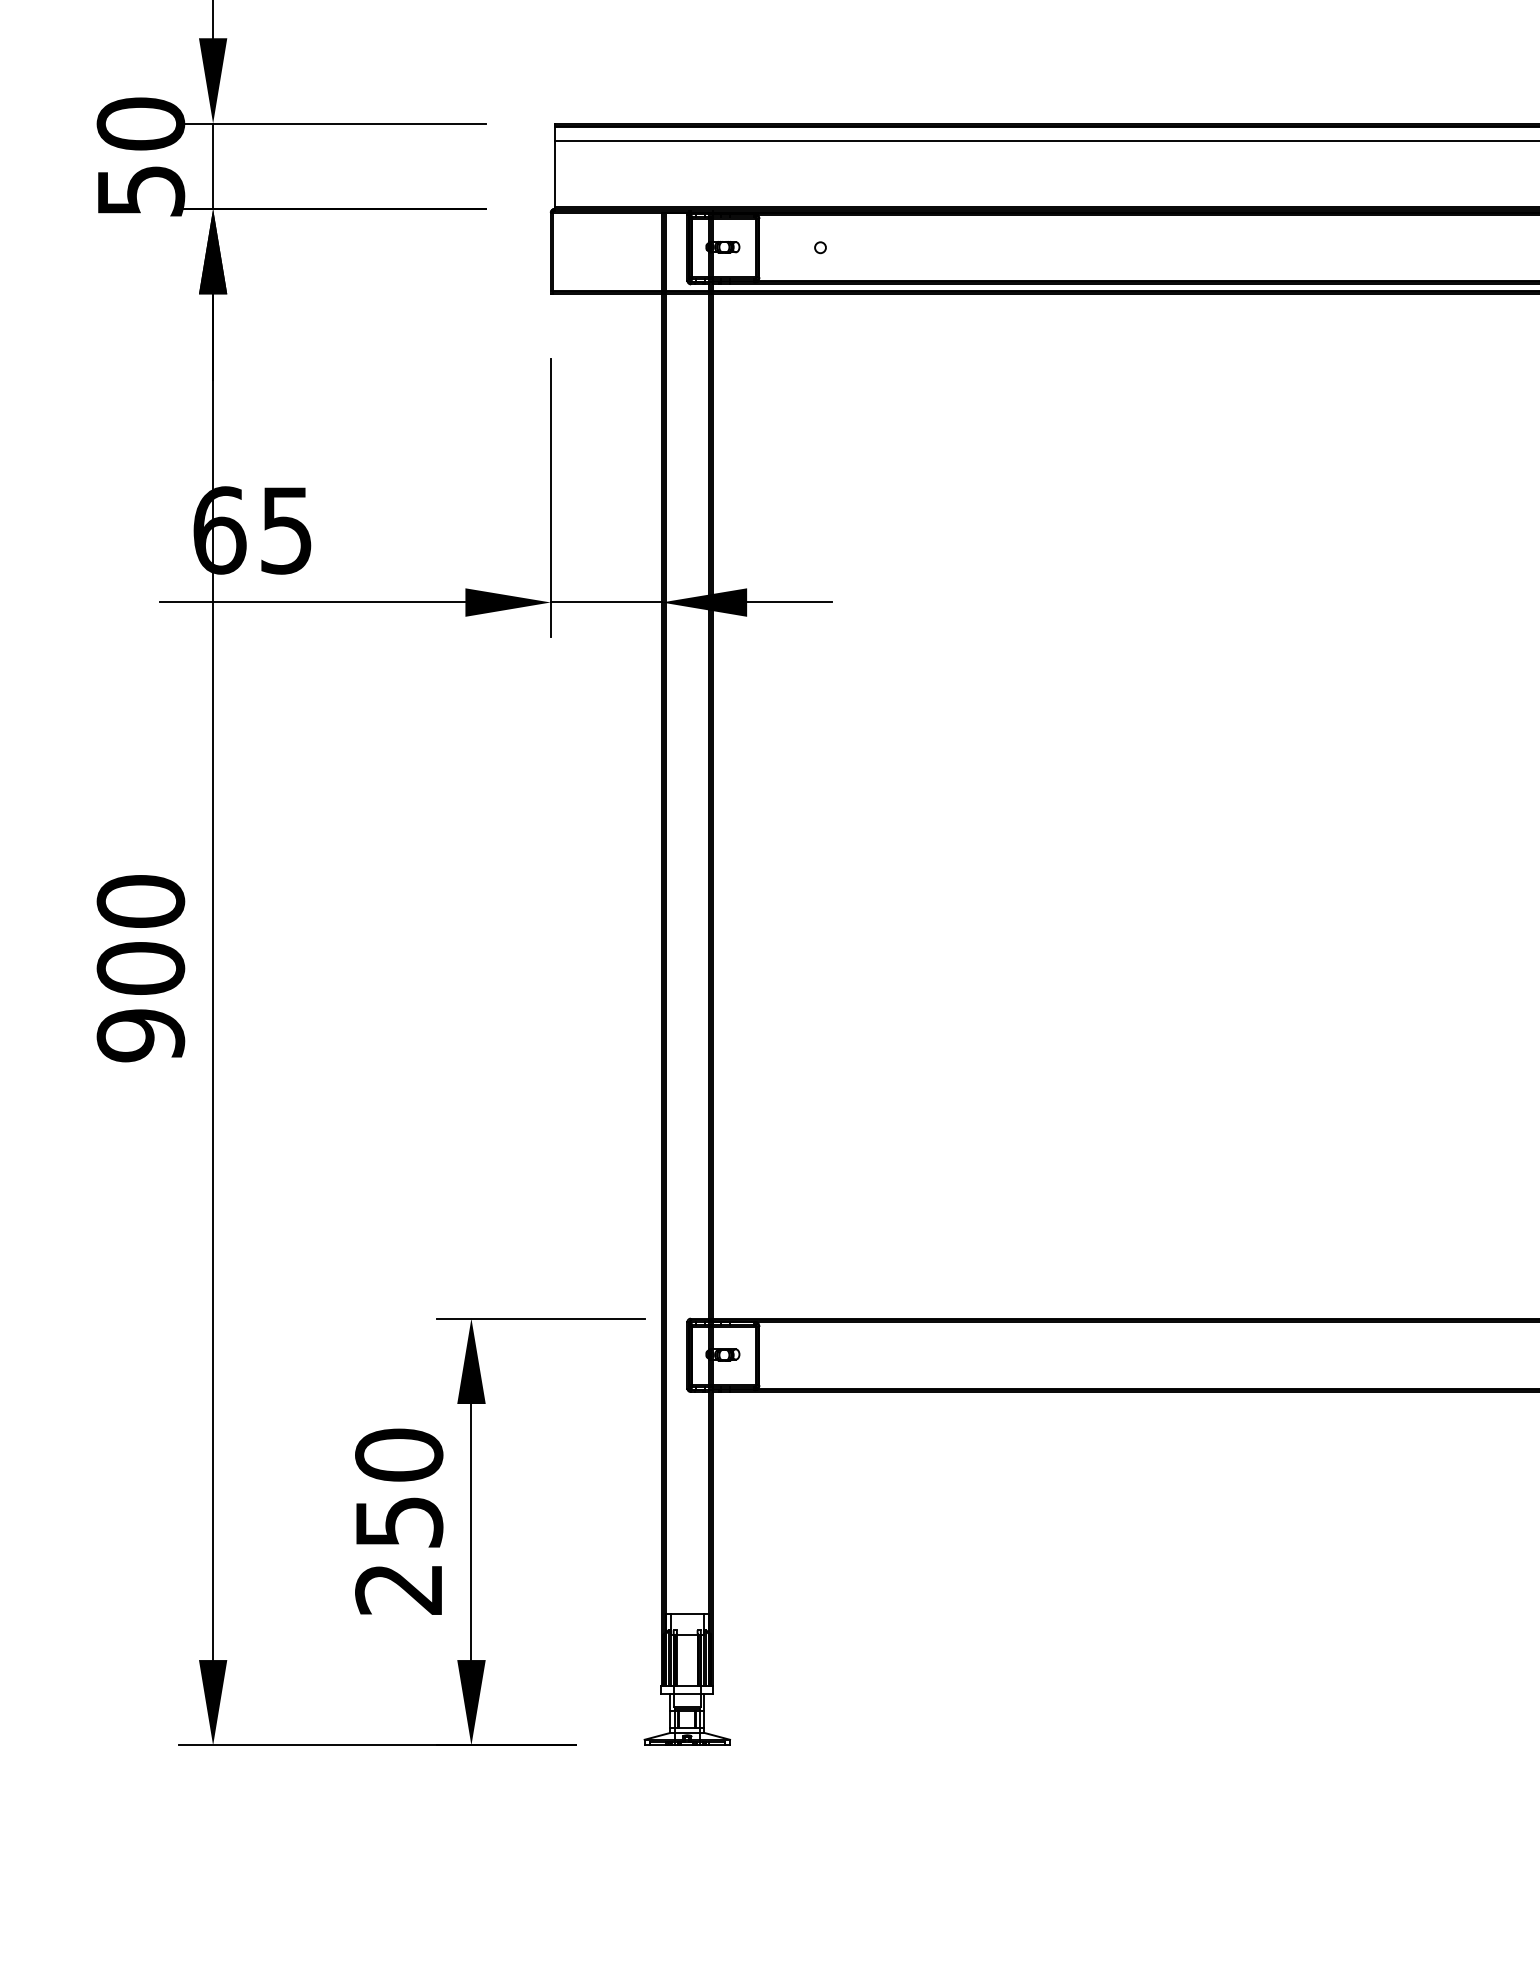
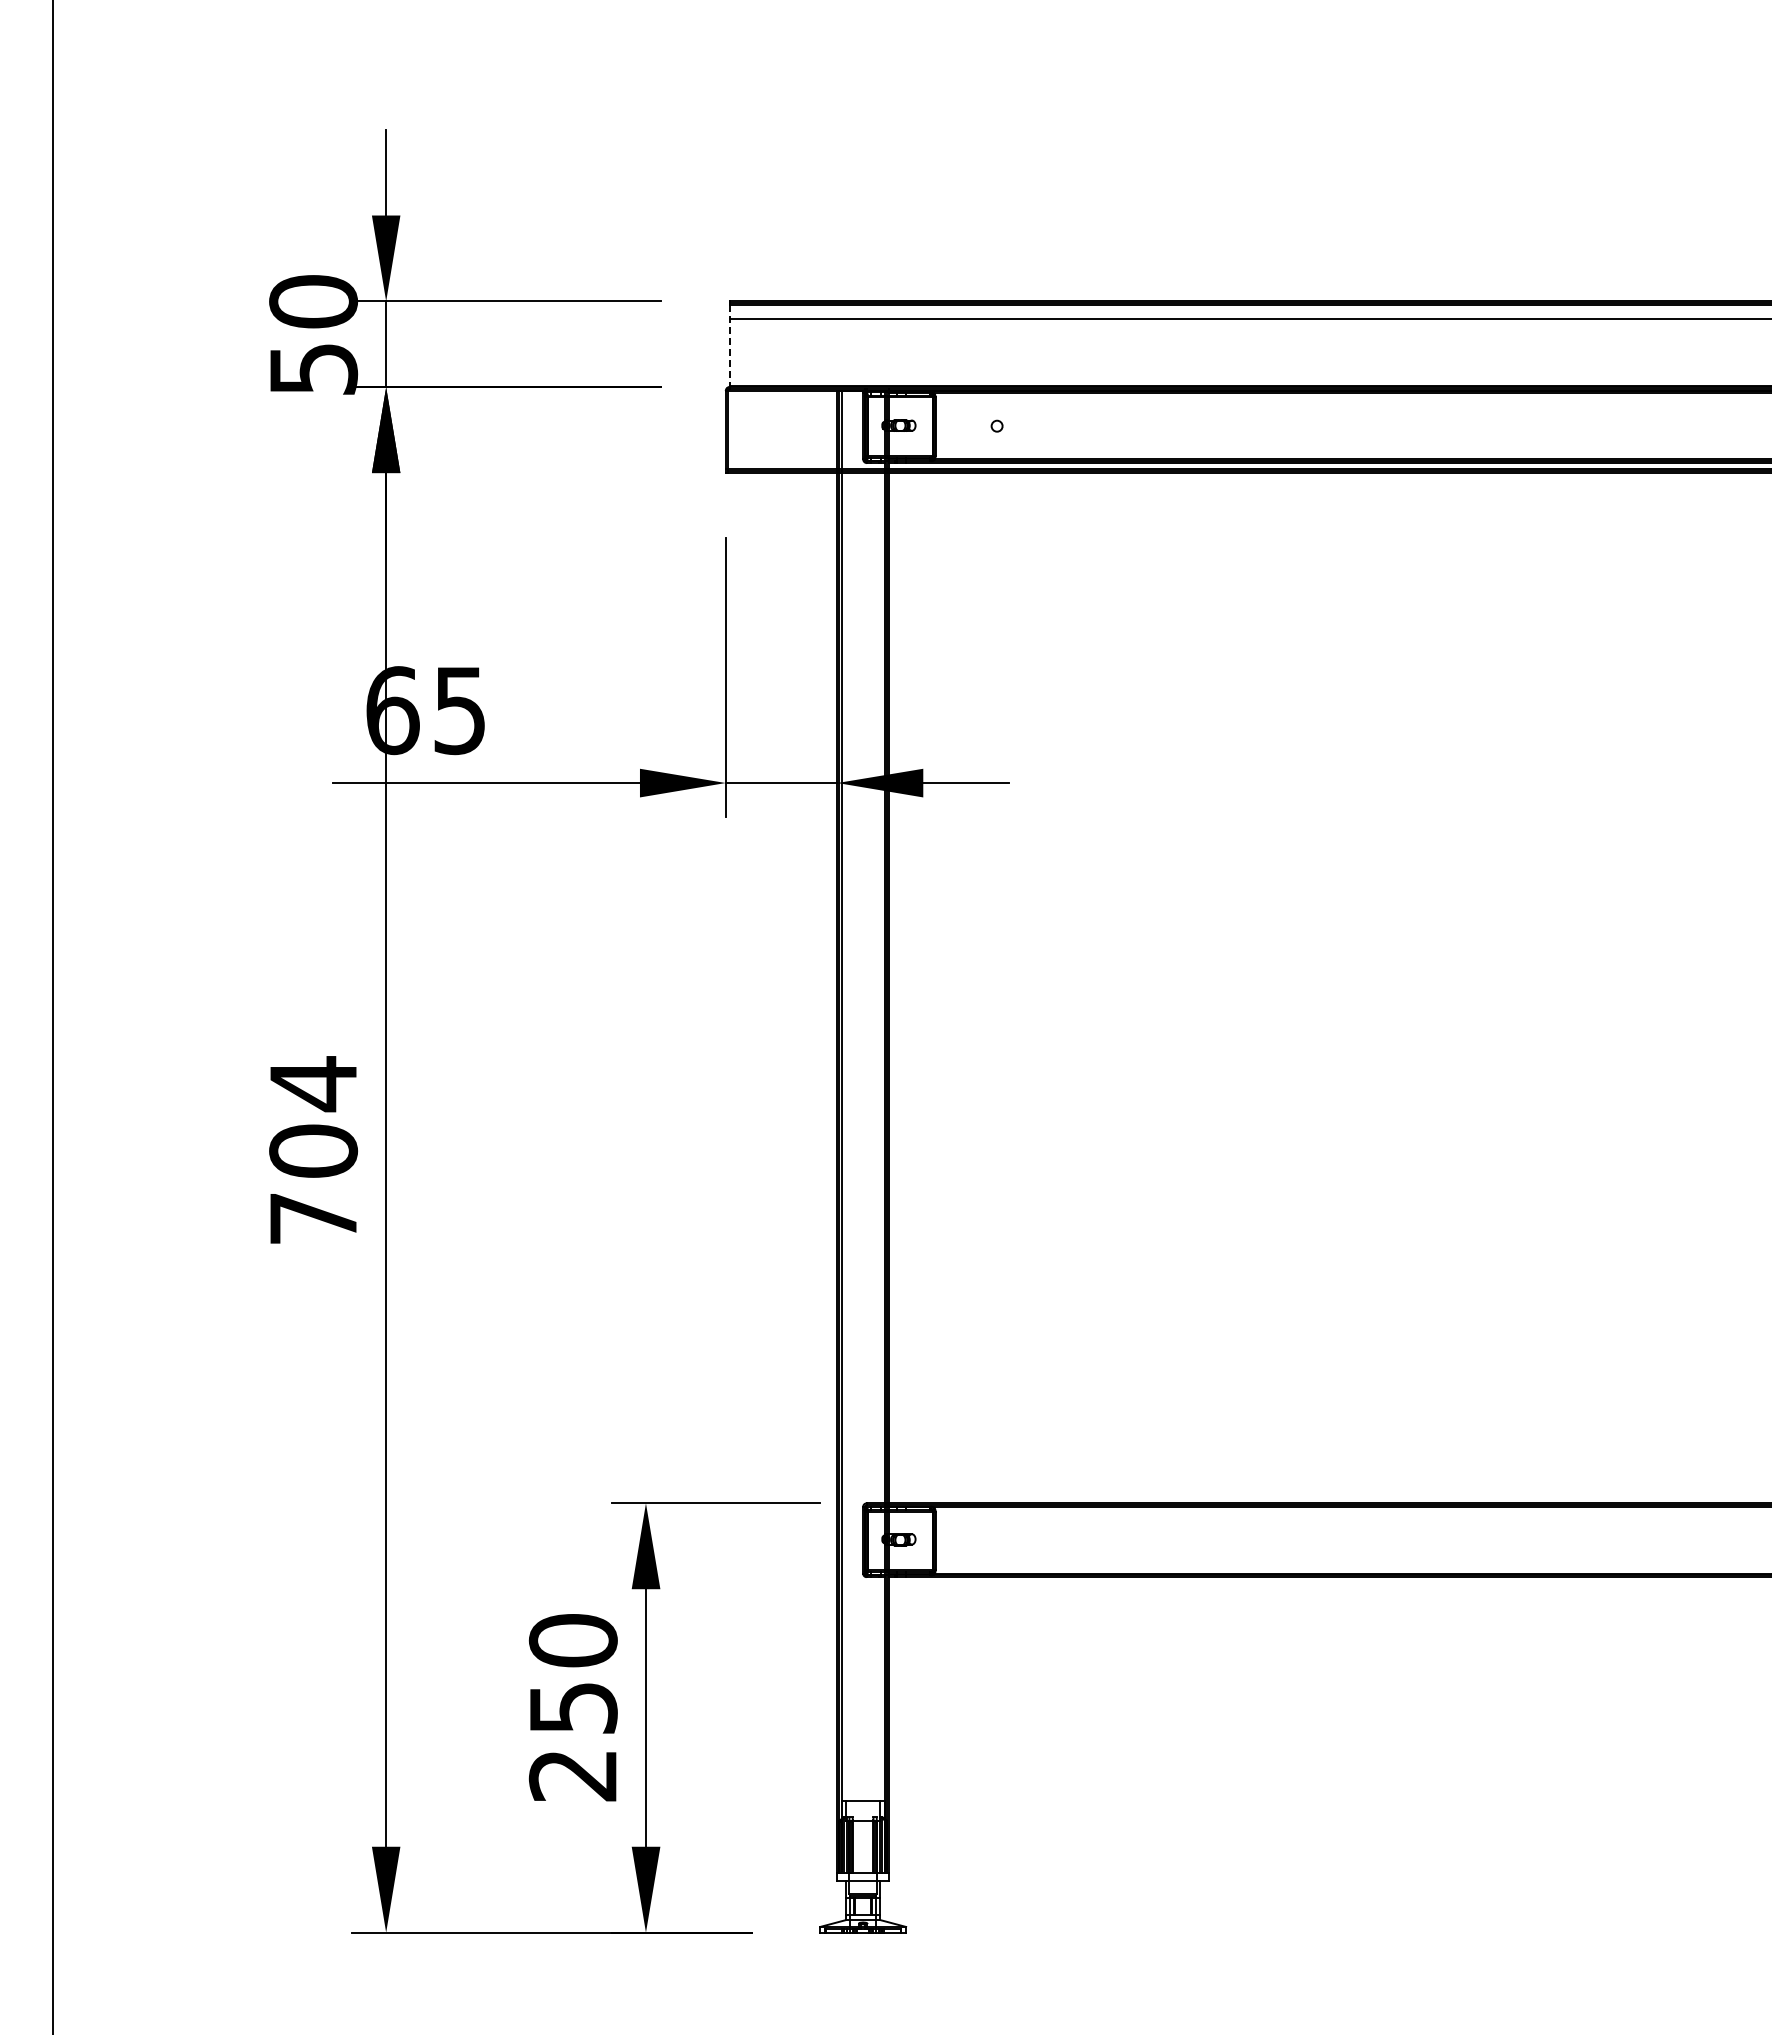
line: (554, 167) -> (729, 345), solid -> dashed
text: (140, 967) -> (313, 1150), 900 -> 704

